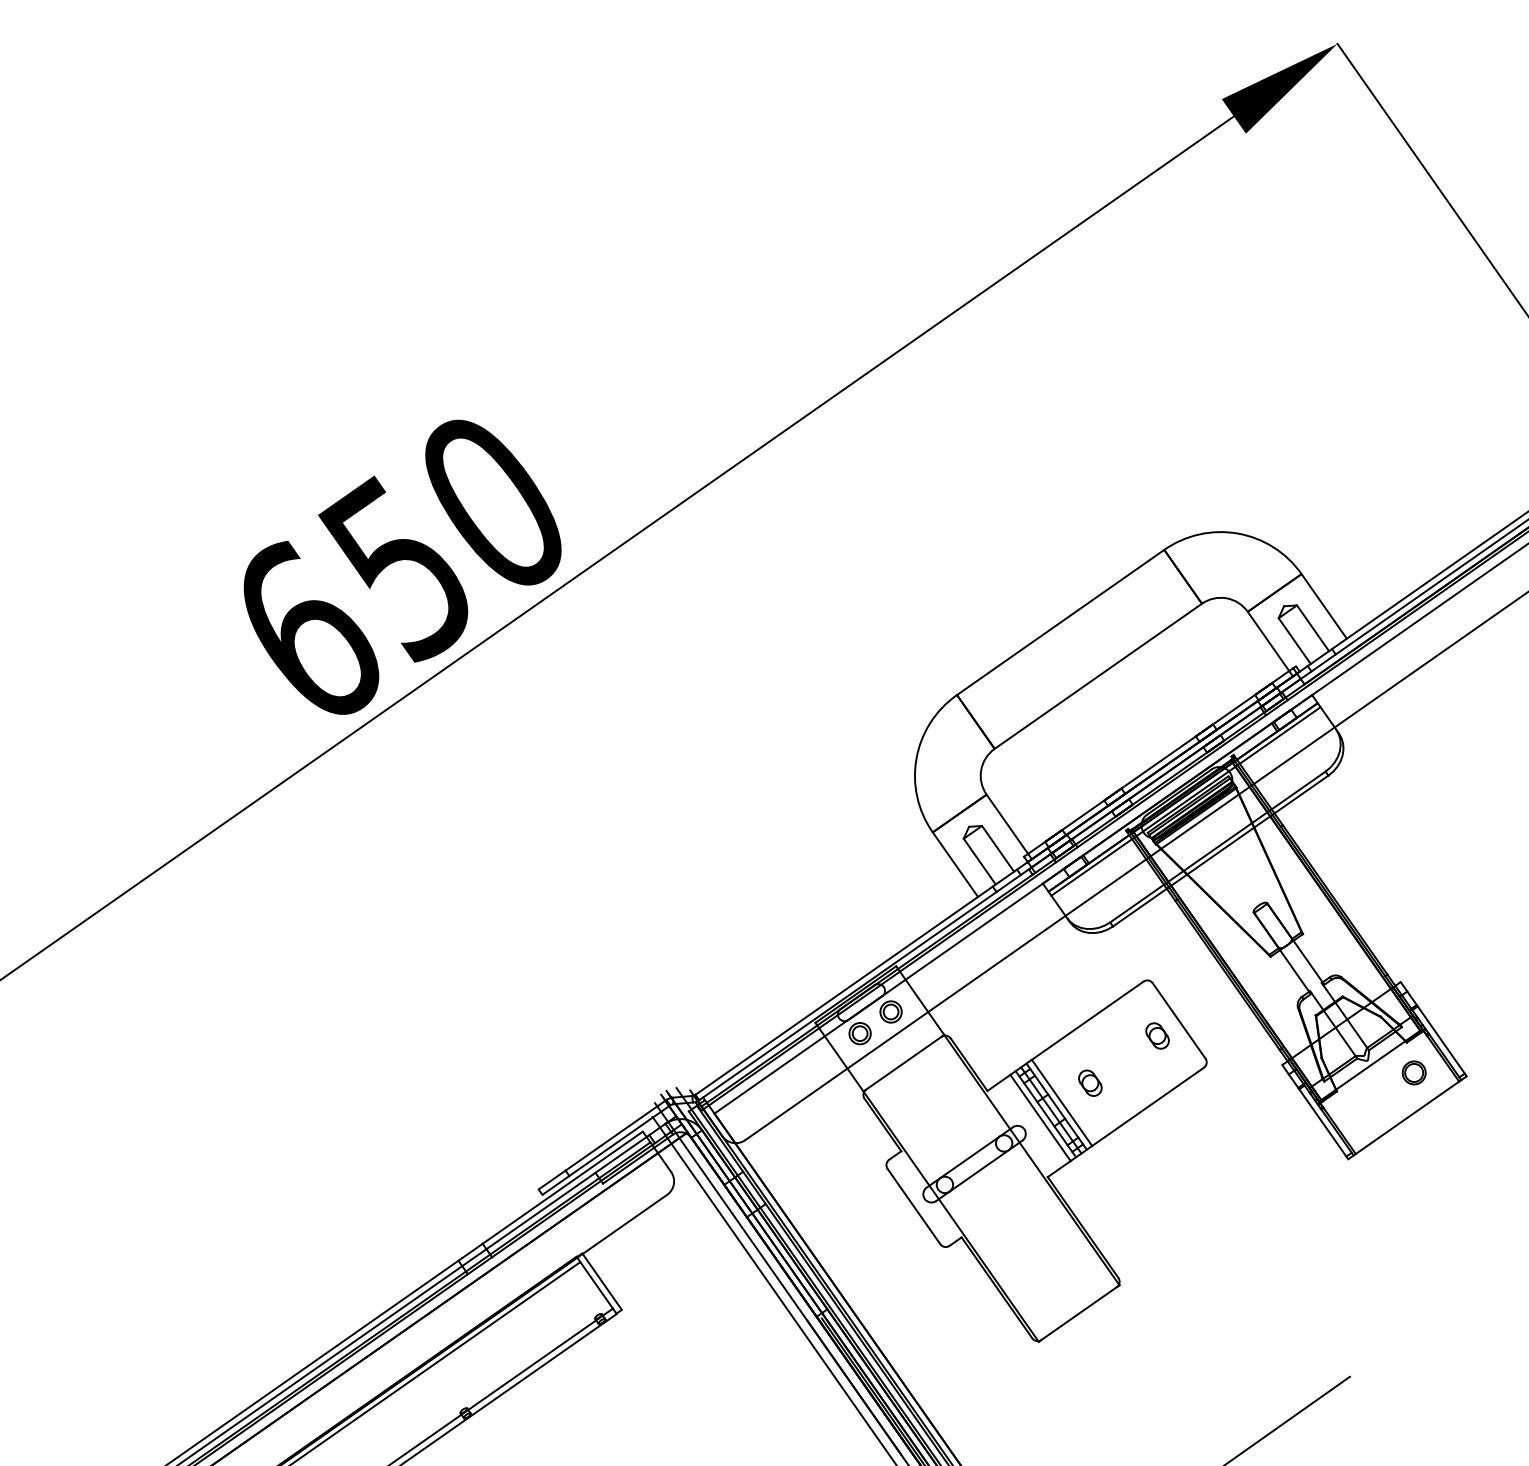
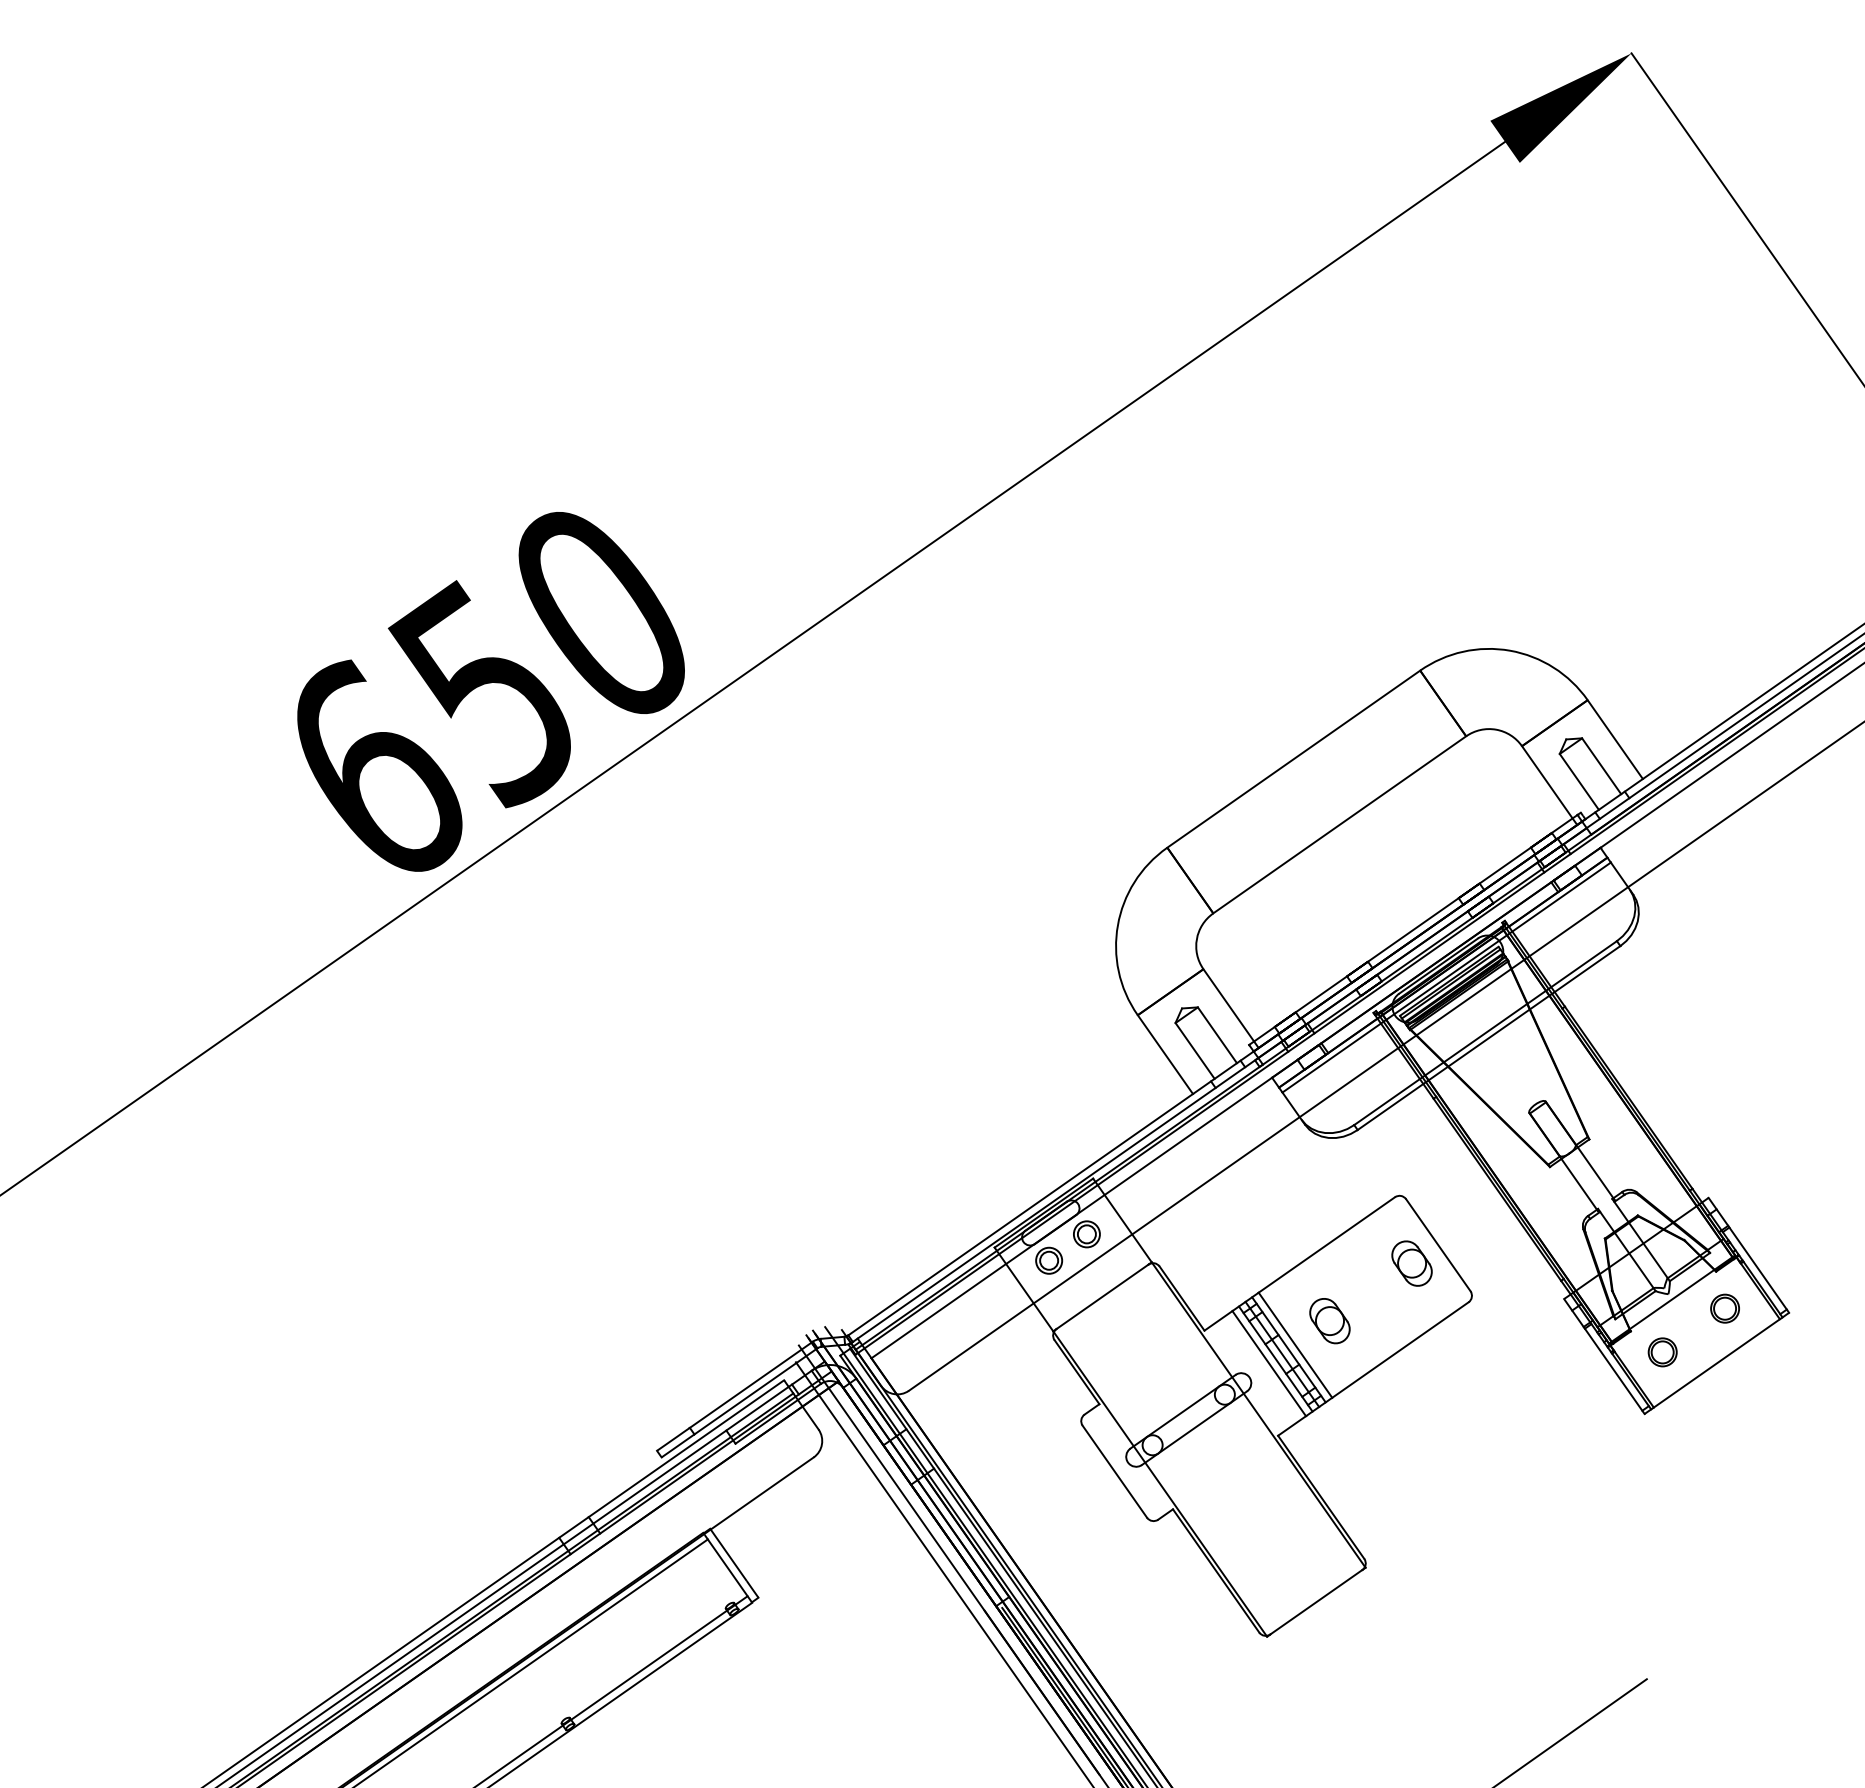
part: (1157, 1035) -> (1411, 1263), size x1.43
part: (1090, 1083) -> (1330, 1321), size x1.43
part: (1362, 1108) -> (1662, 1352), added

